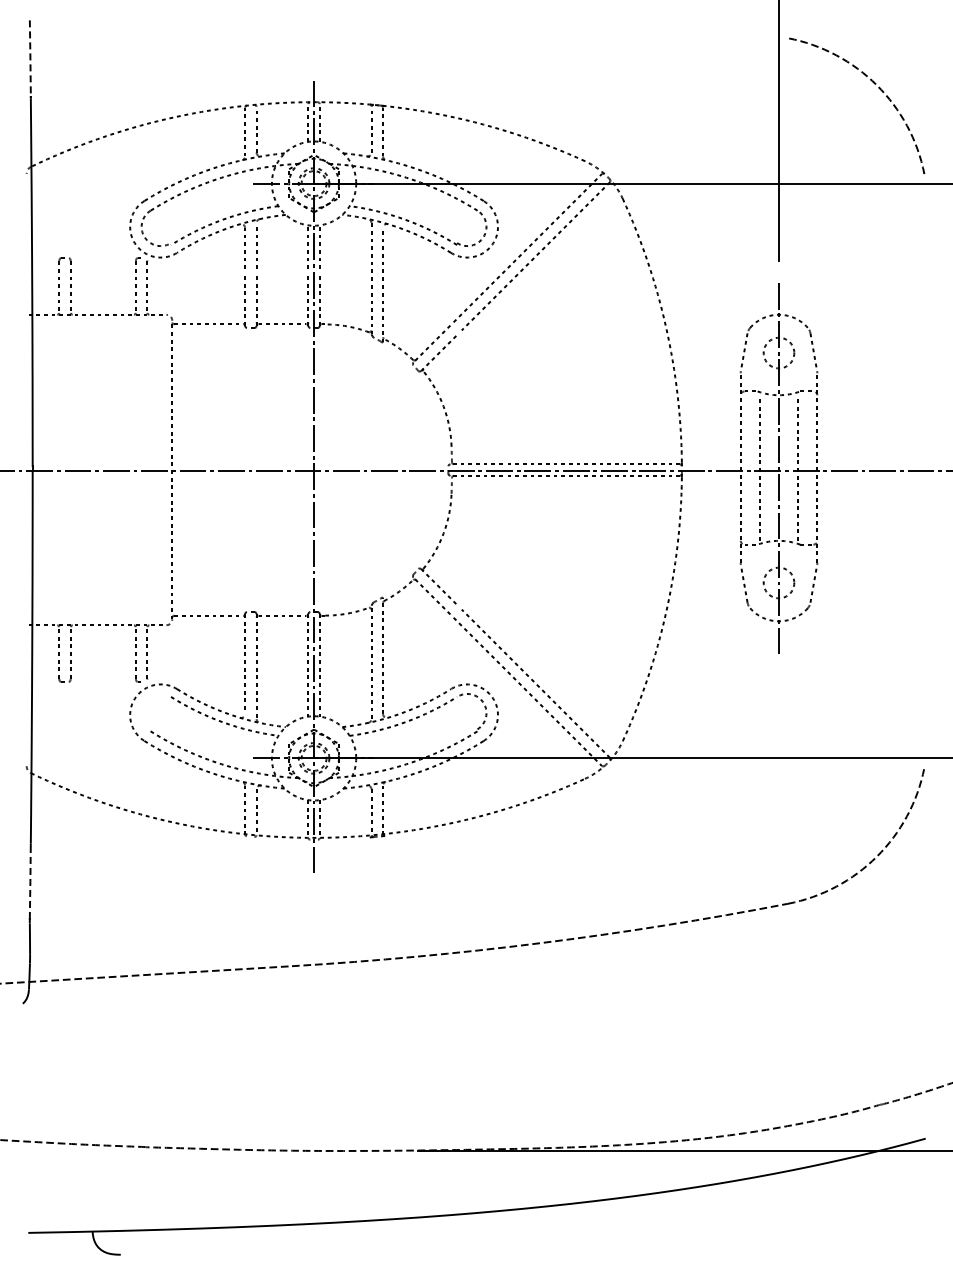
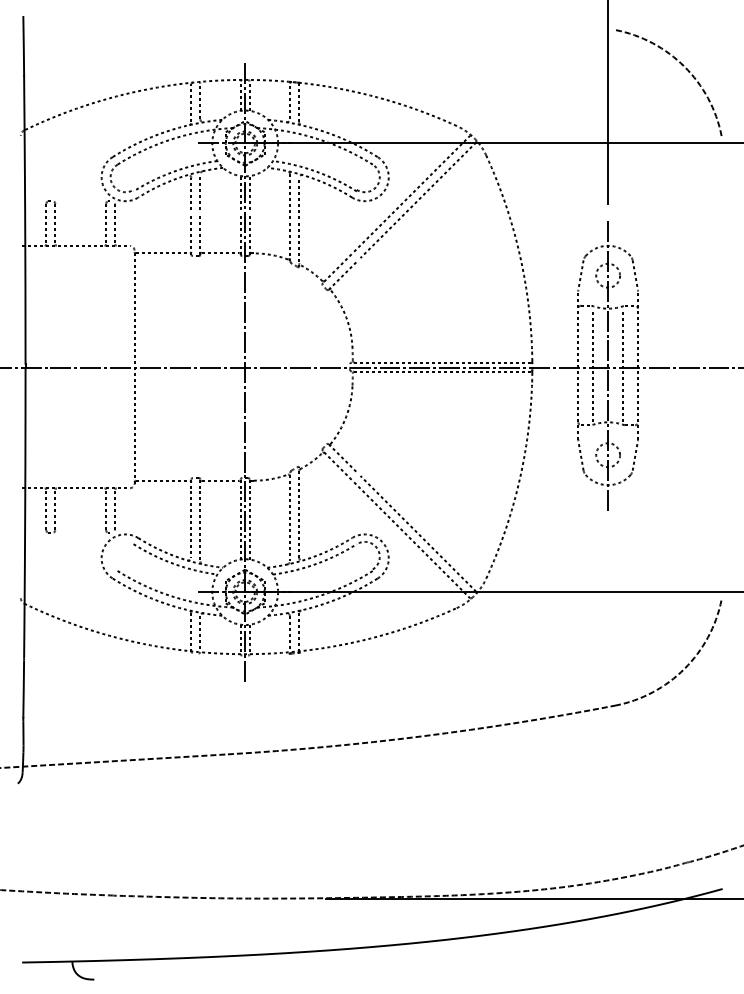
line: (30, 59) -> (23, 46), dashed -> solid
line: (30, 881) -> (23, 688), dashed -> solid

